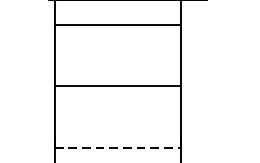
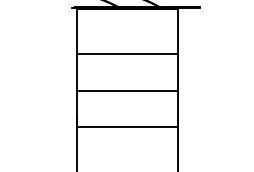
line: (117, 24) -> (127, 53), moved
line: (117, 85) -> (127, 90), moved
line: (117, 147) -> (127, 127), dashed -> solid

